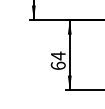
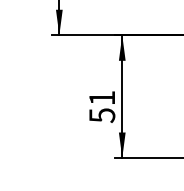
text: (57, 60) -> (100, 106), 64 -> 51

